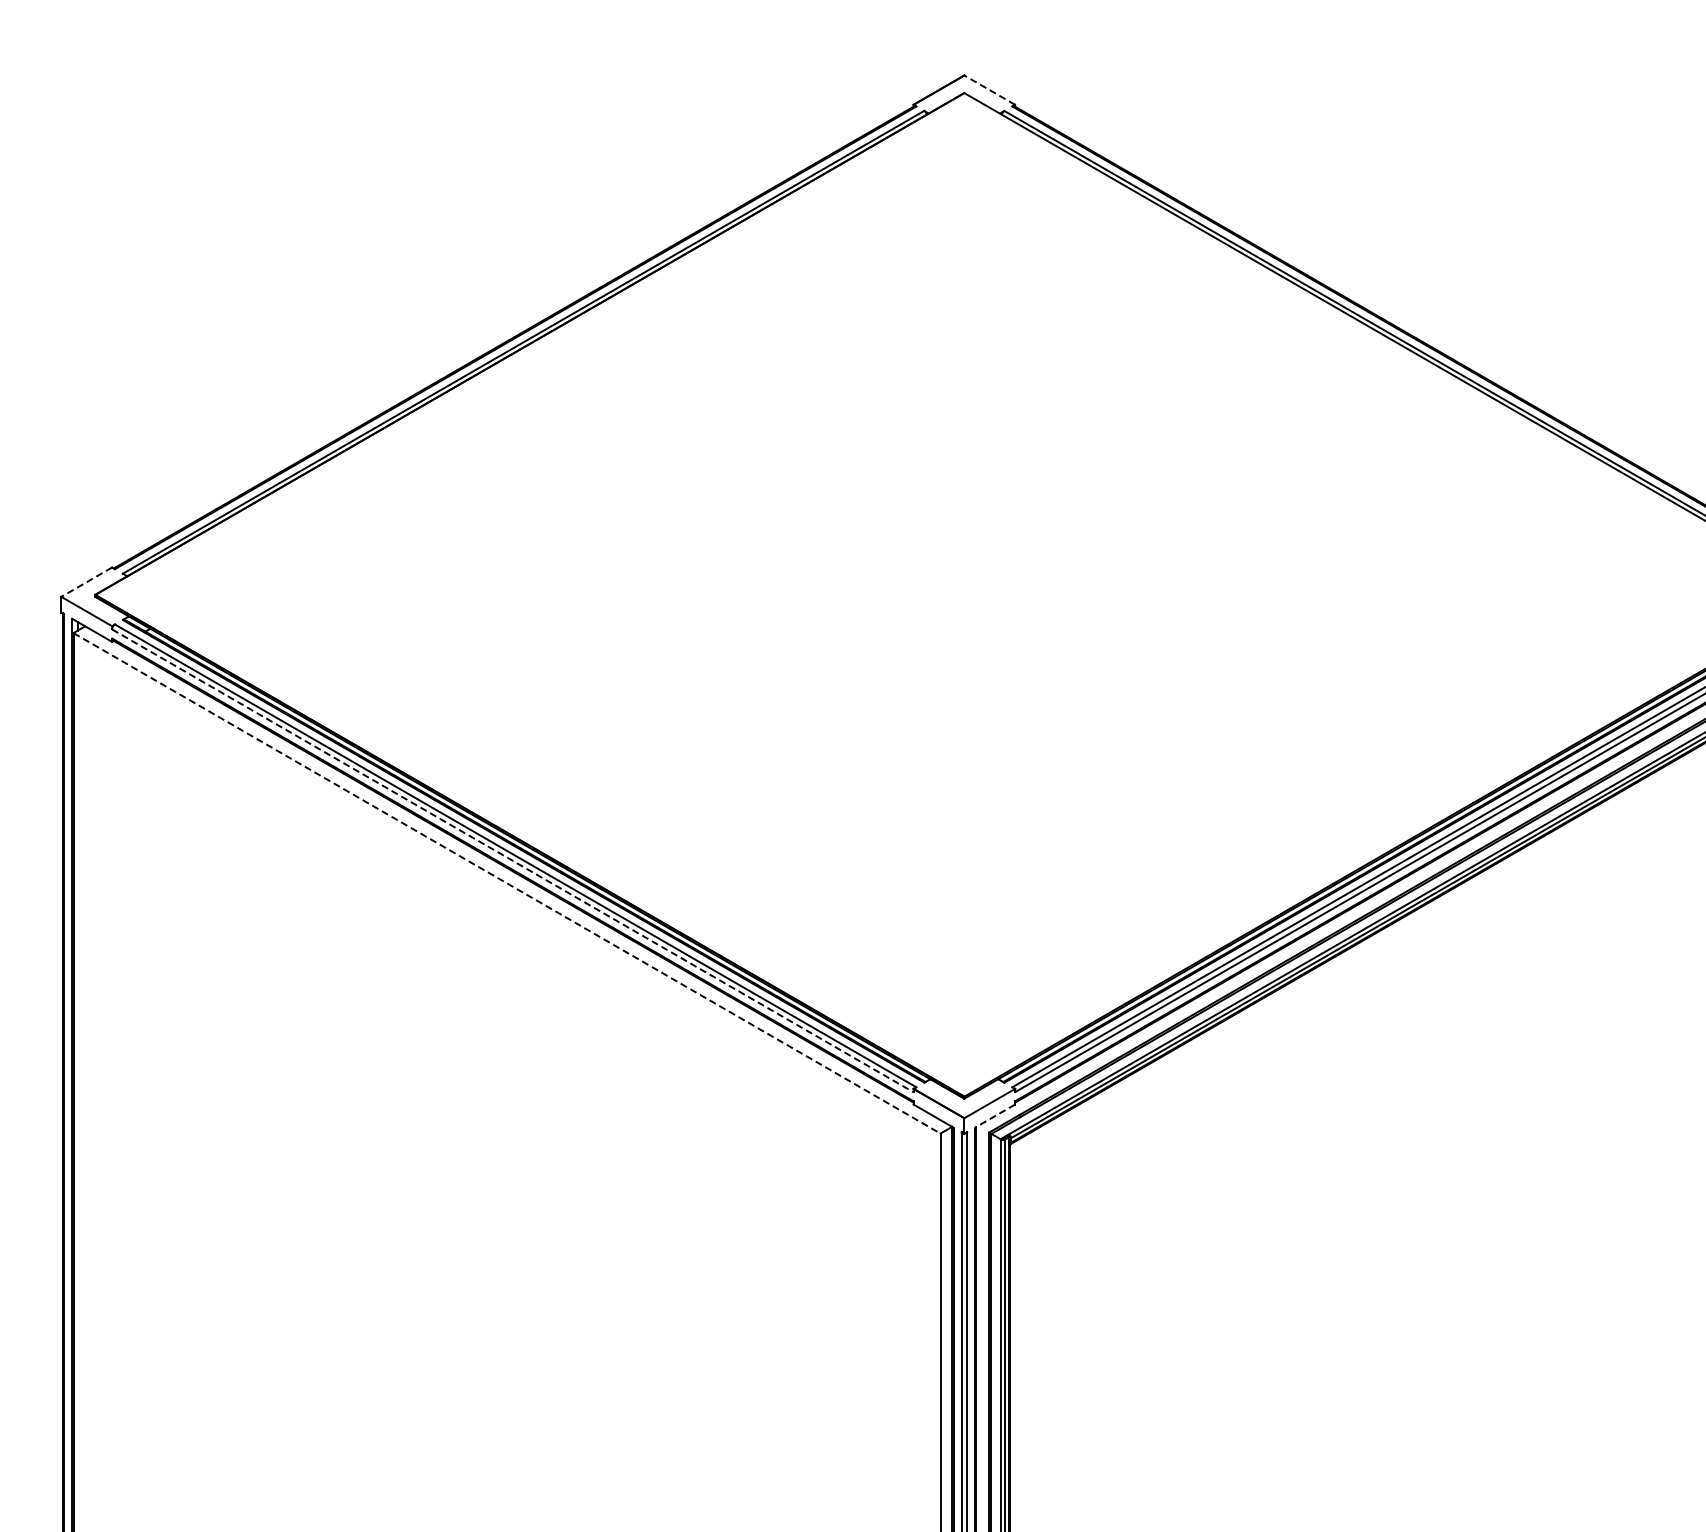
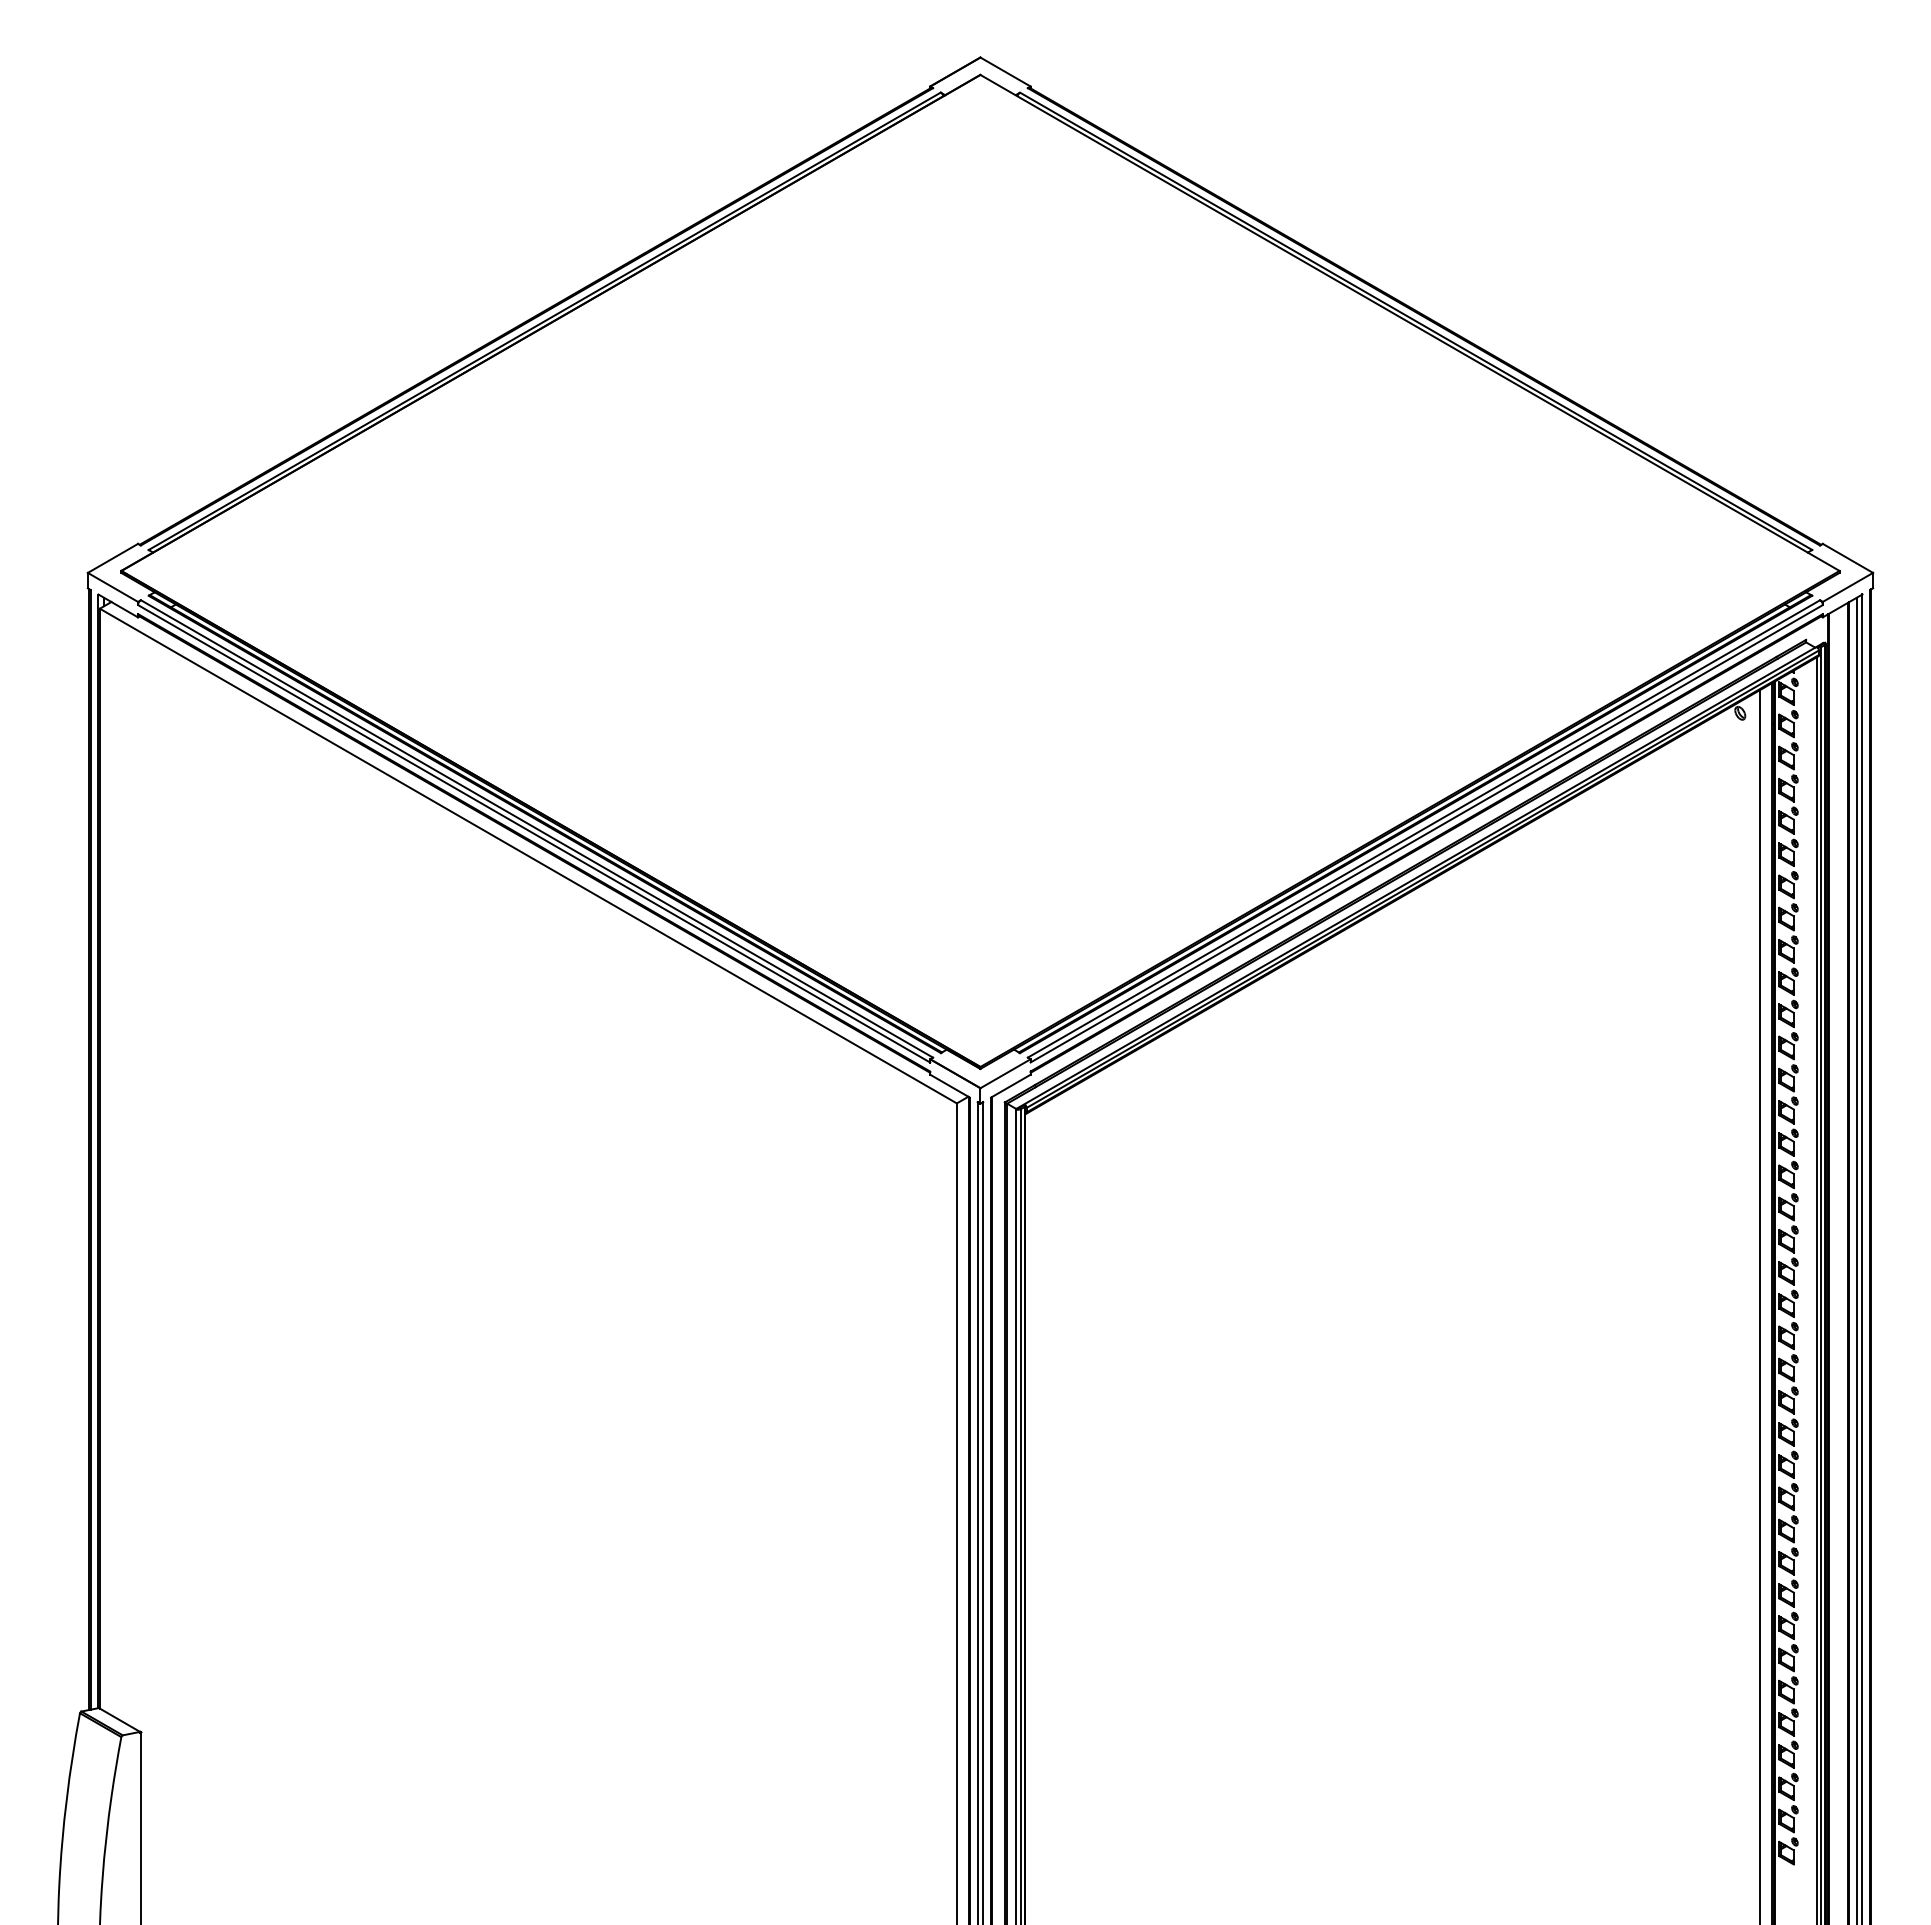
line: (989, 90) -> (1005, 72), dashed -> solid
line: (86, 582) -> (112, 558), dashed -> solid
line: (513, 861) -> (534, 834), dashed -> solid
line: (507, 883) -> (528, 856), dashed -> solid
line: (994, 1116) -> (1010, 1086), dashed -> solid

